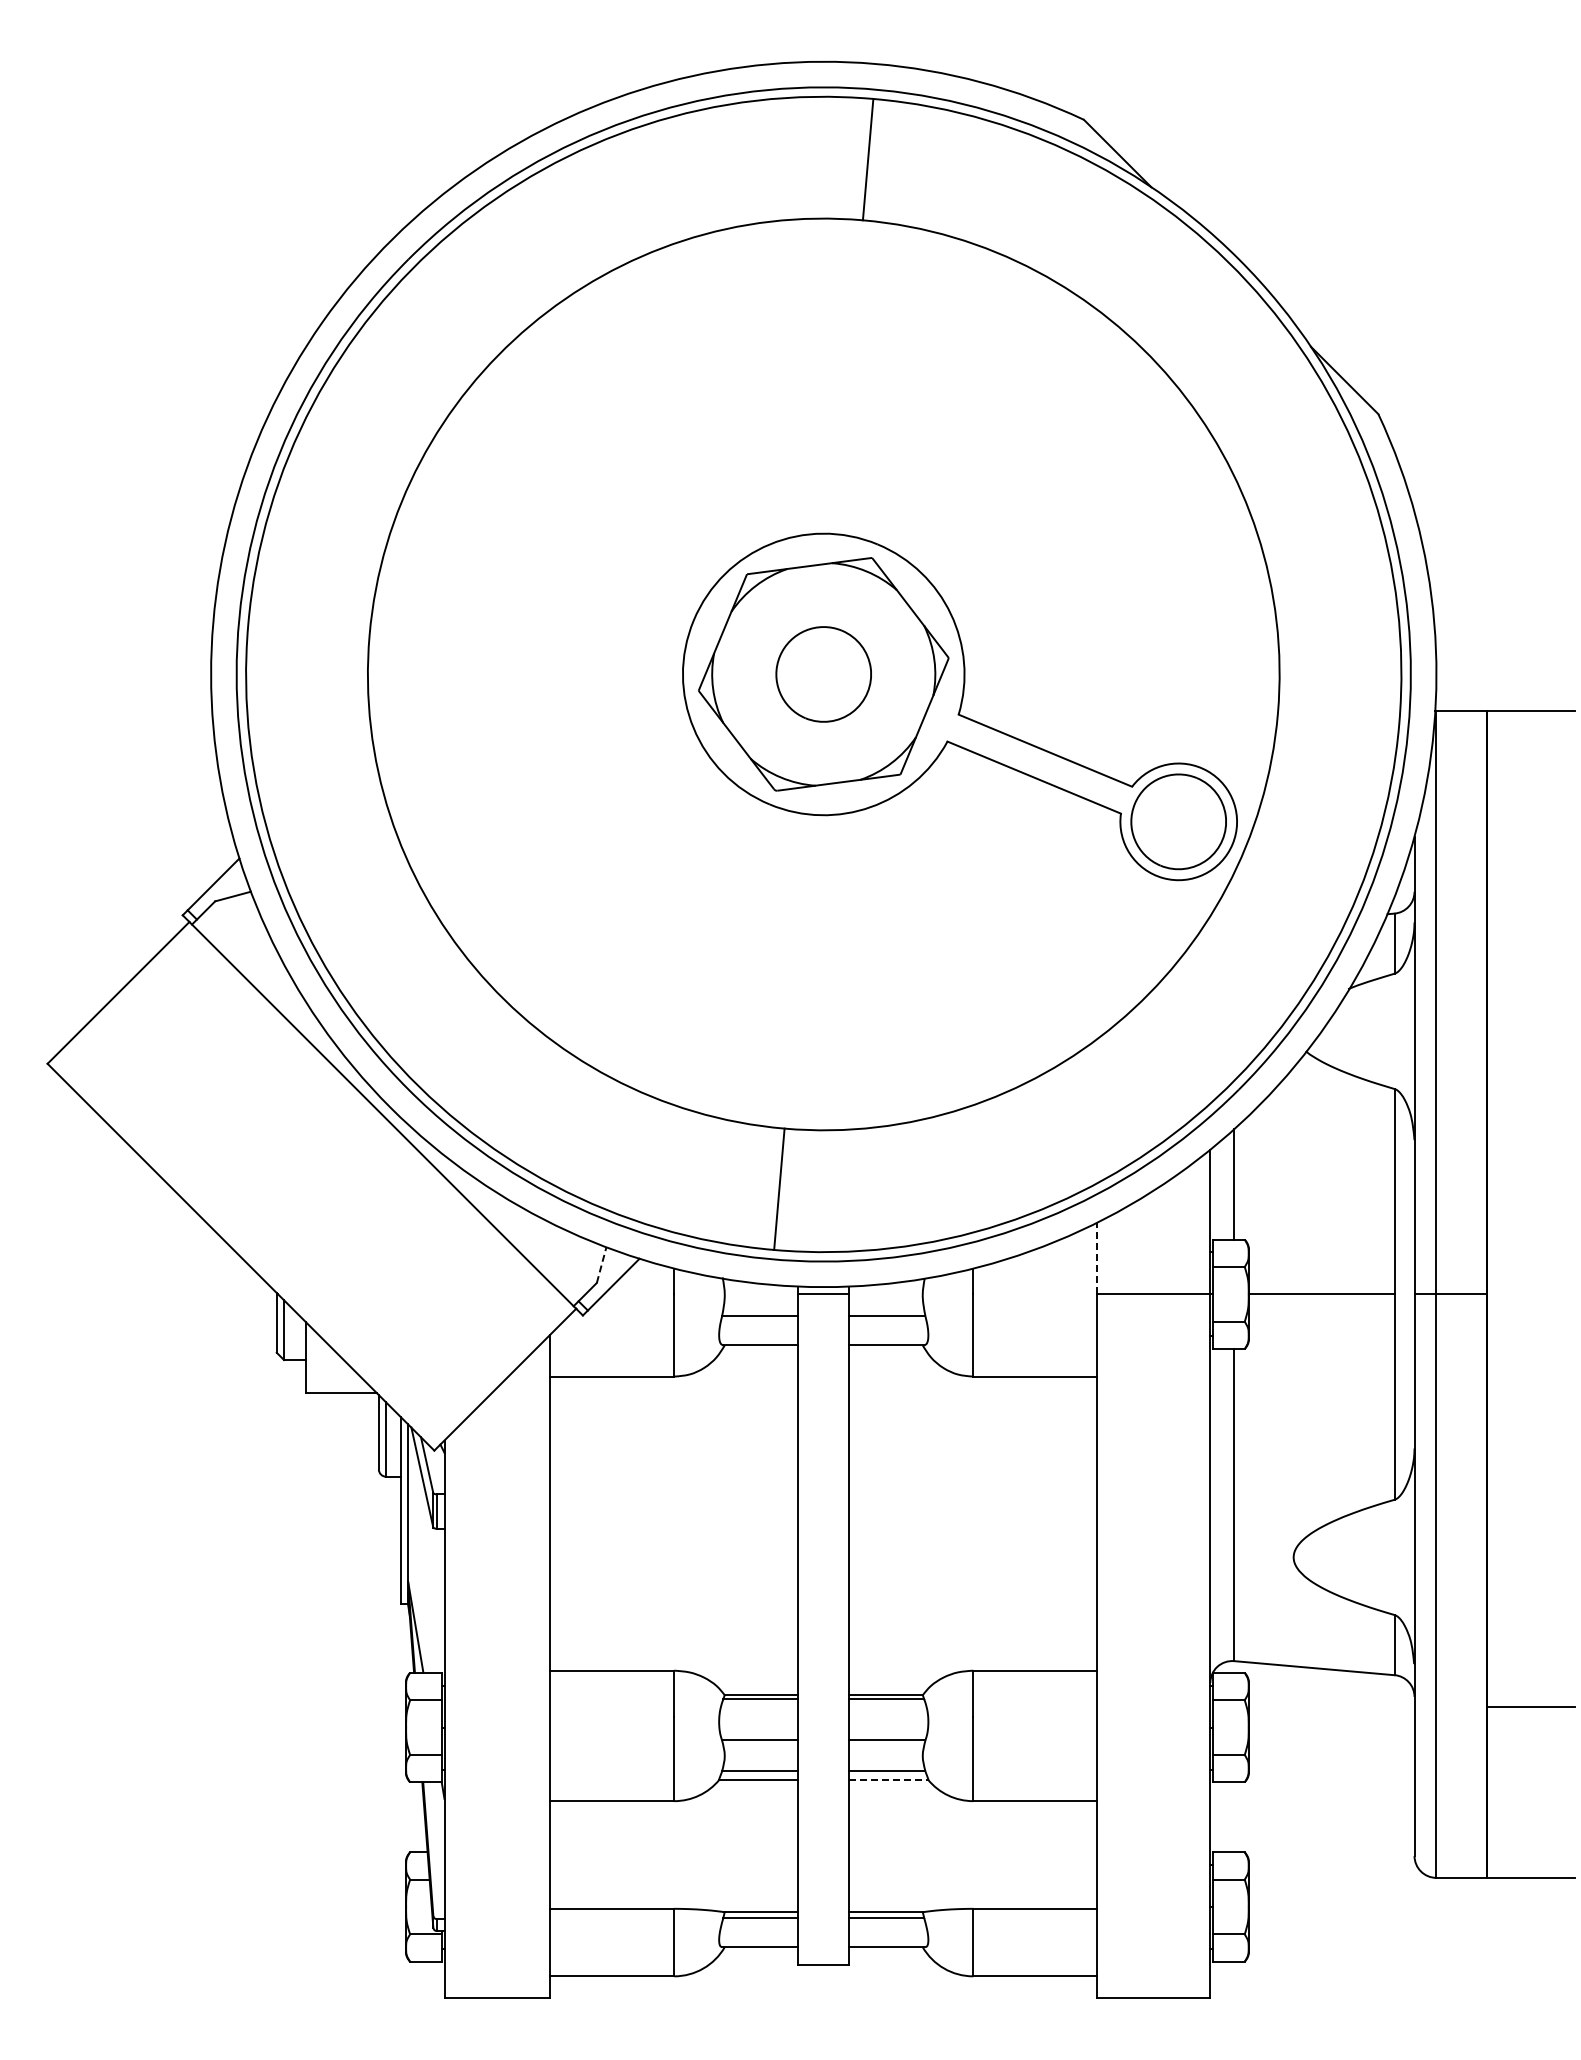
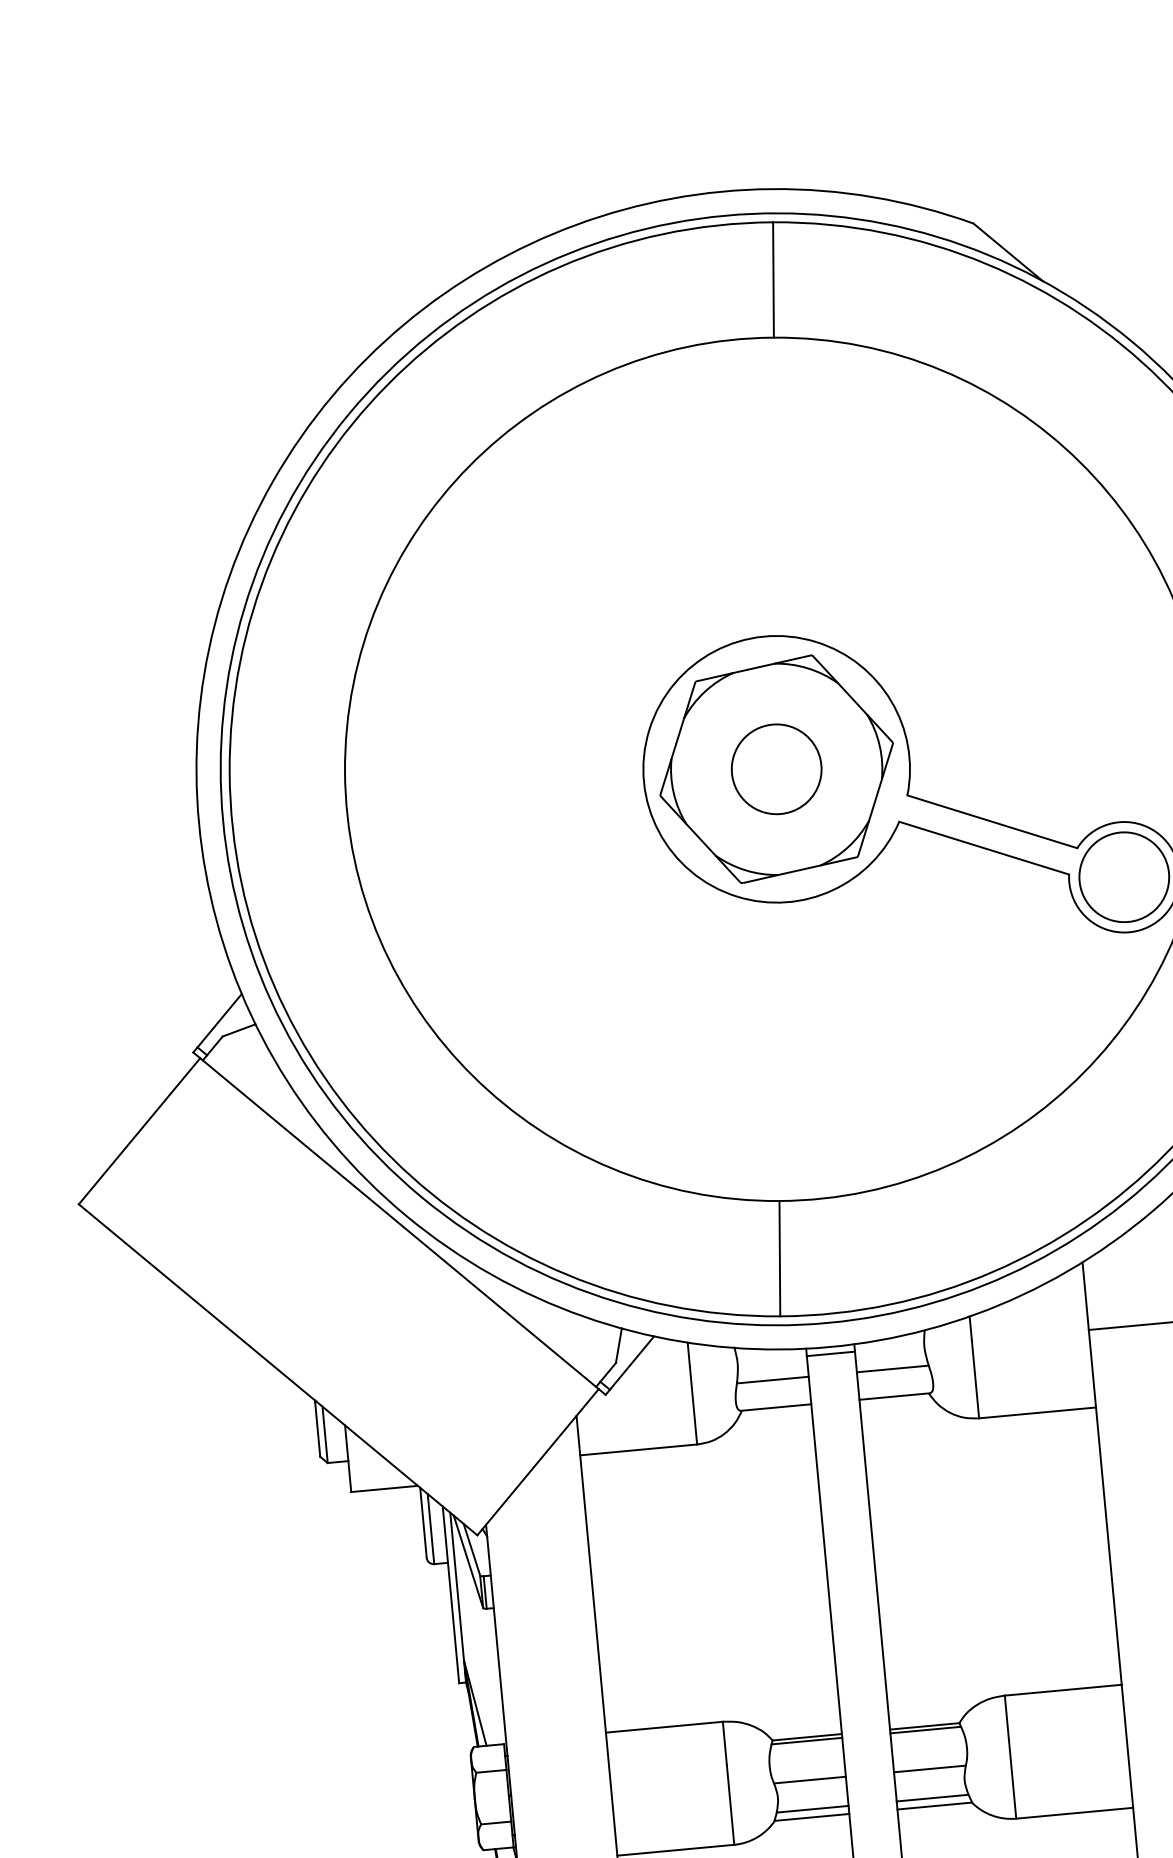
line: (1097, 1258) -> (1085, 1296), dashed -> solid
line: (601, 1264) -> (618, 1345), dashed -> solid
line: (888, 1779) -> (934, 1805), dashed -> solid

